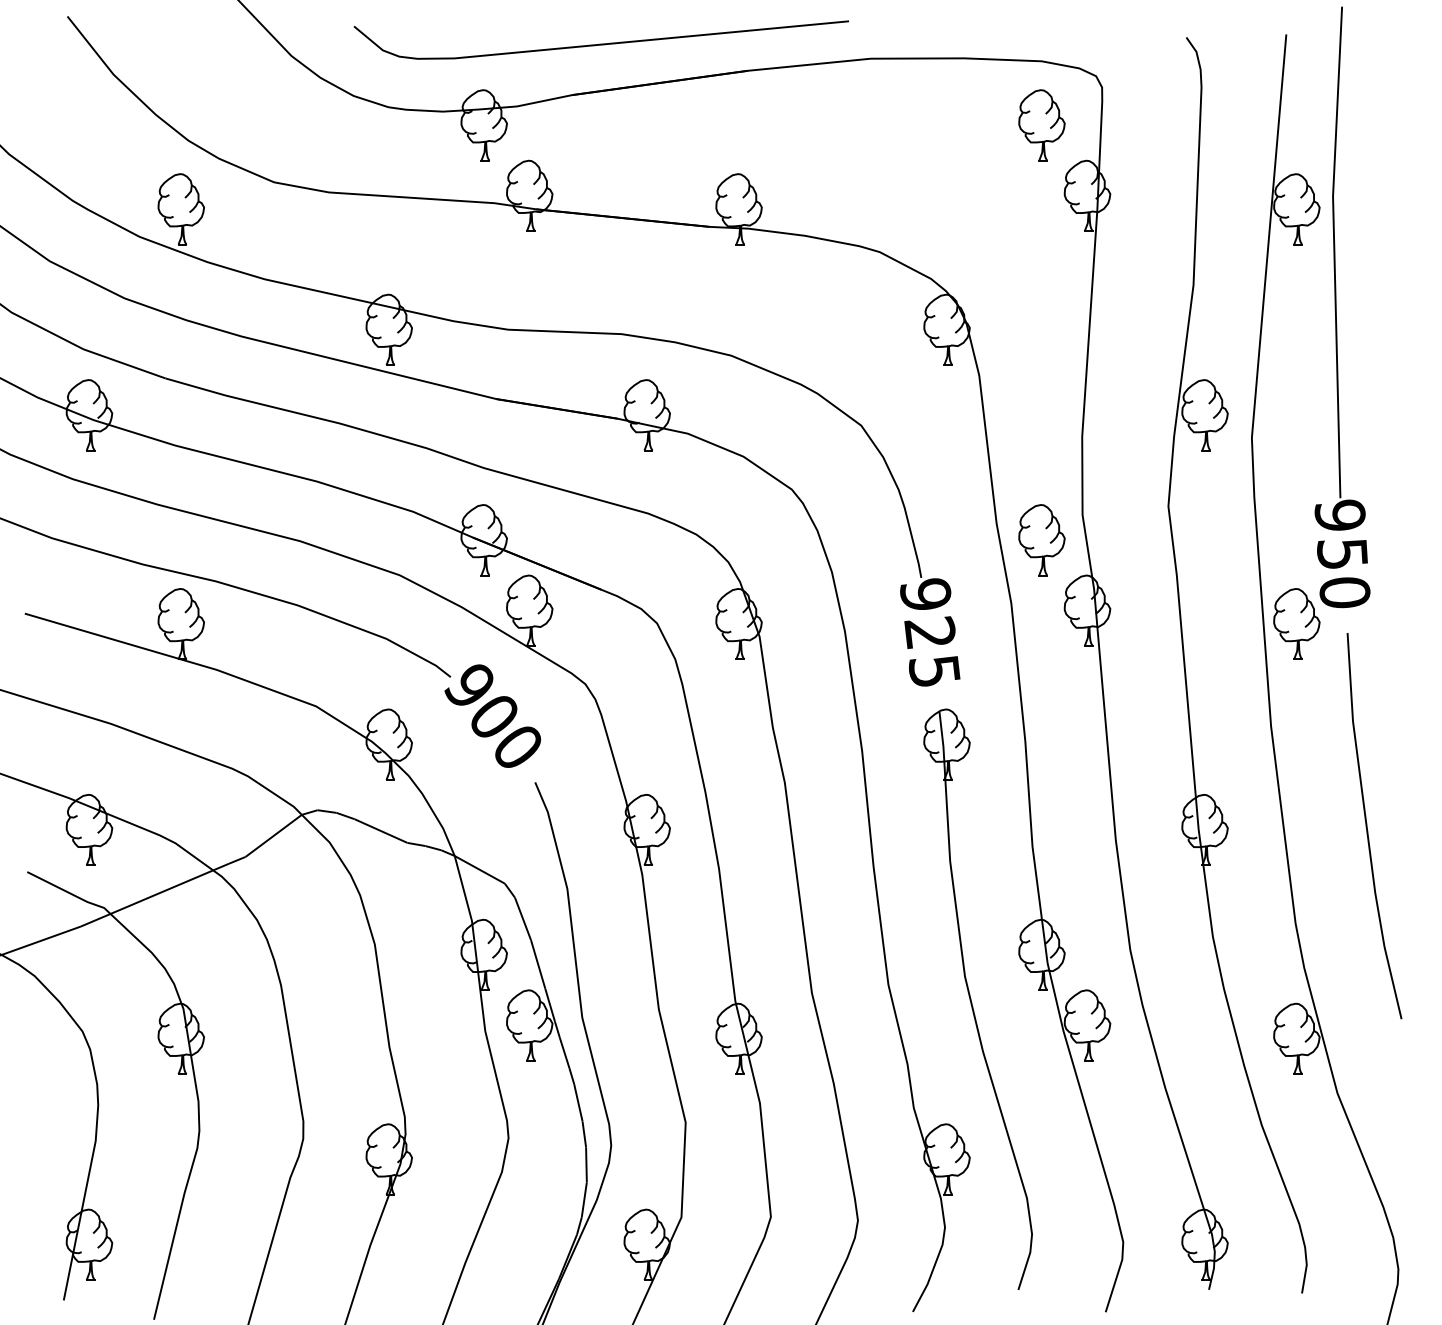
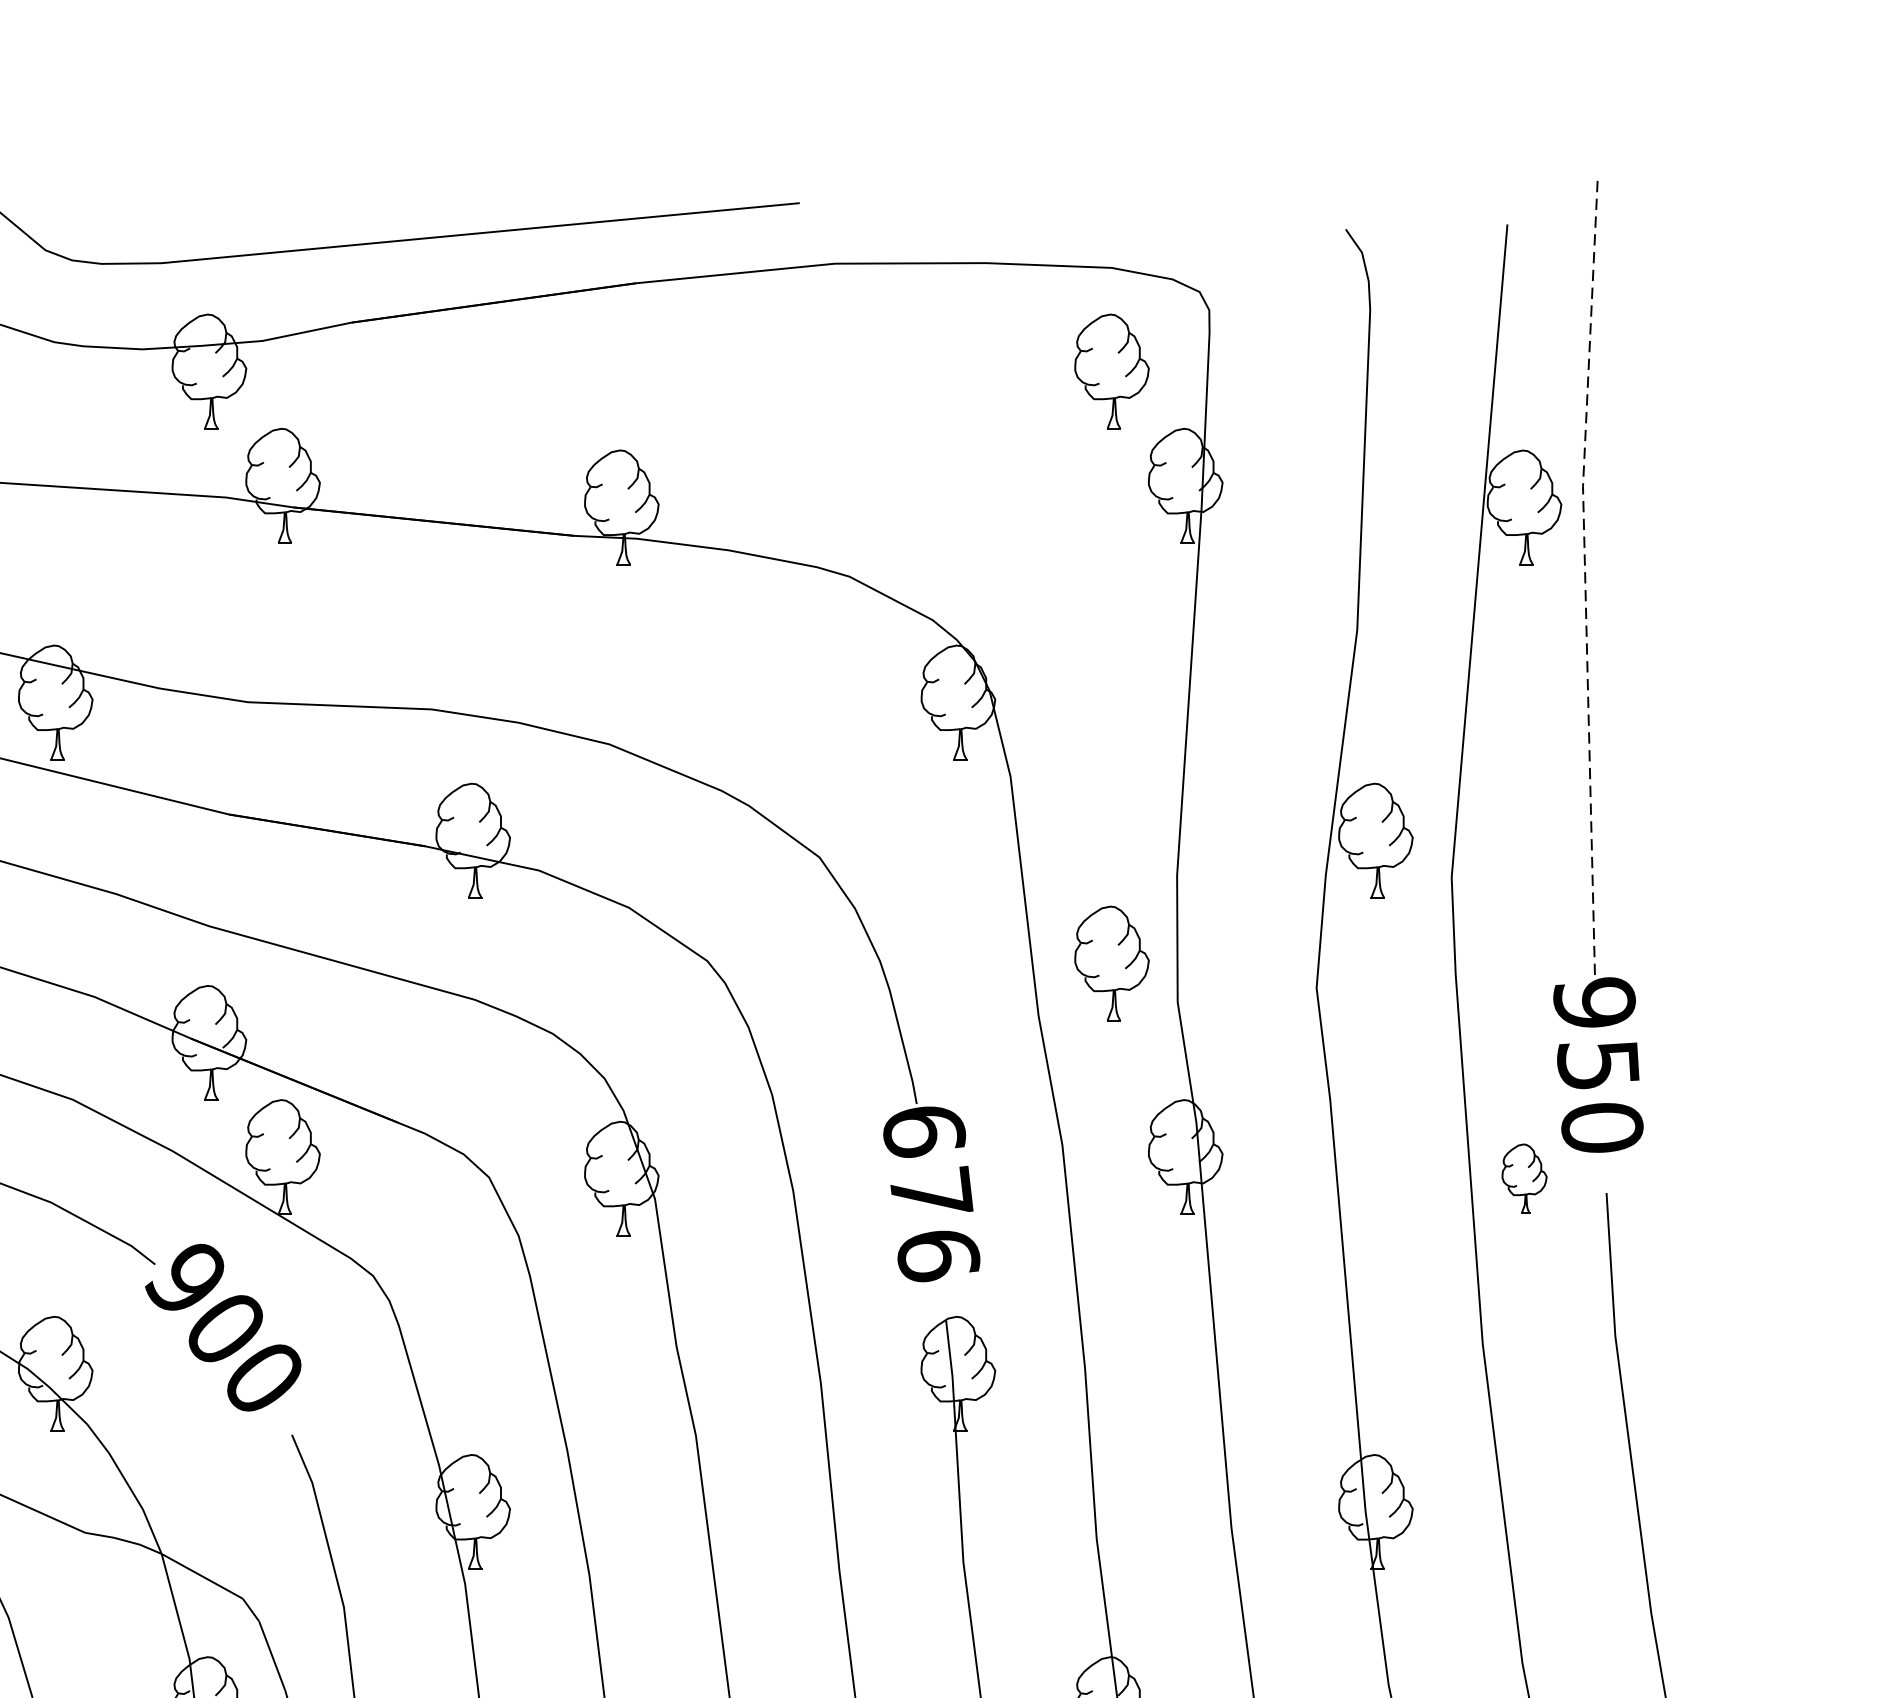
line: (1334, 251) -> (1585, 575), solid -> dashed
part: (1041, 540) -> (1111, 964), moved
part: (1296, 623) -> (1523, 1177), size x0.6
text: (930, 633) -> (931, 1193), 925 -> 676

